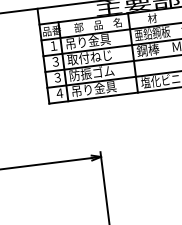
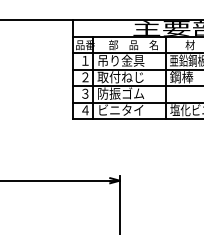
text: (55, 62) -> (85, 77), ３ -> ２
text: (94, 89) -> (121, 110), 吊り金具 -> ビニタイ

